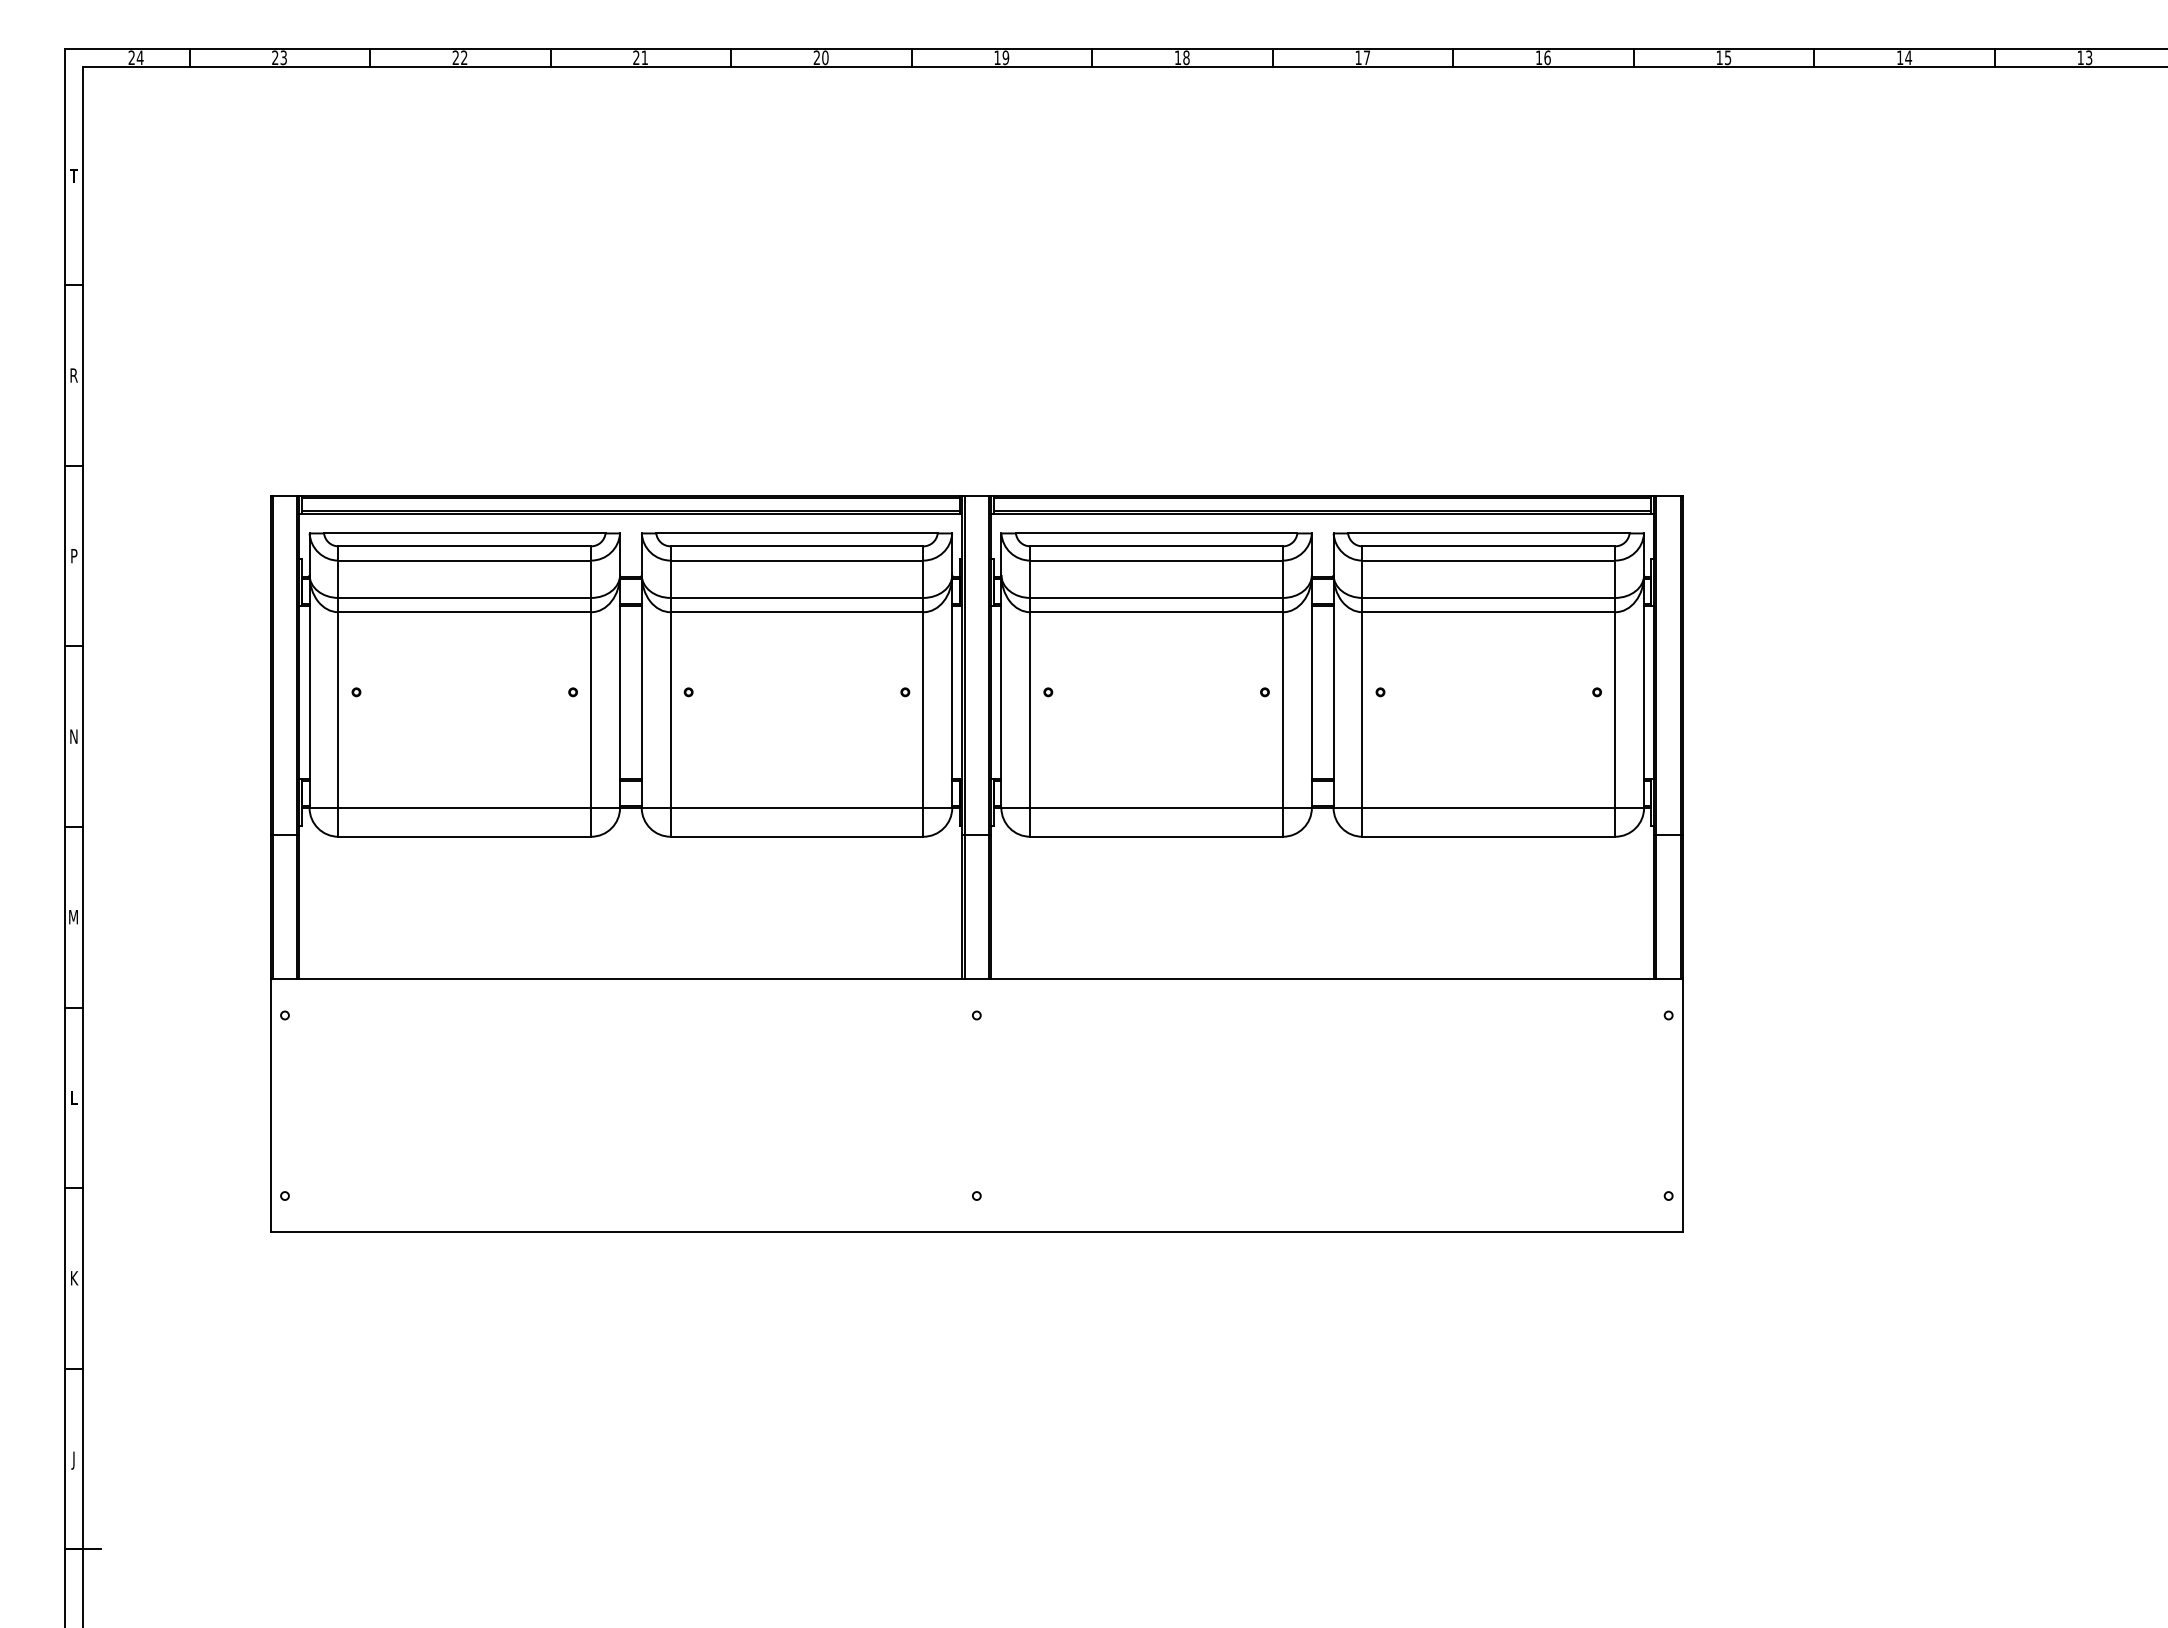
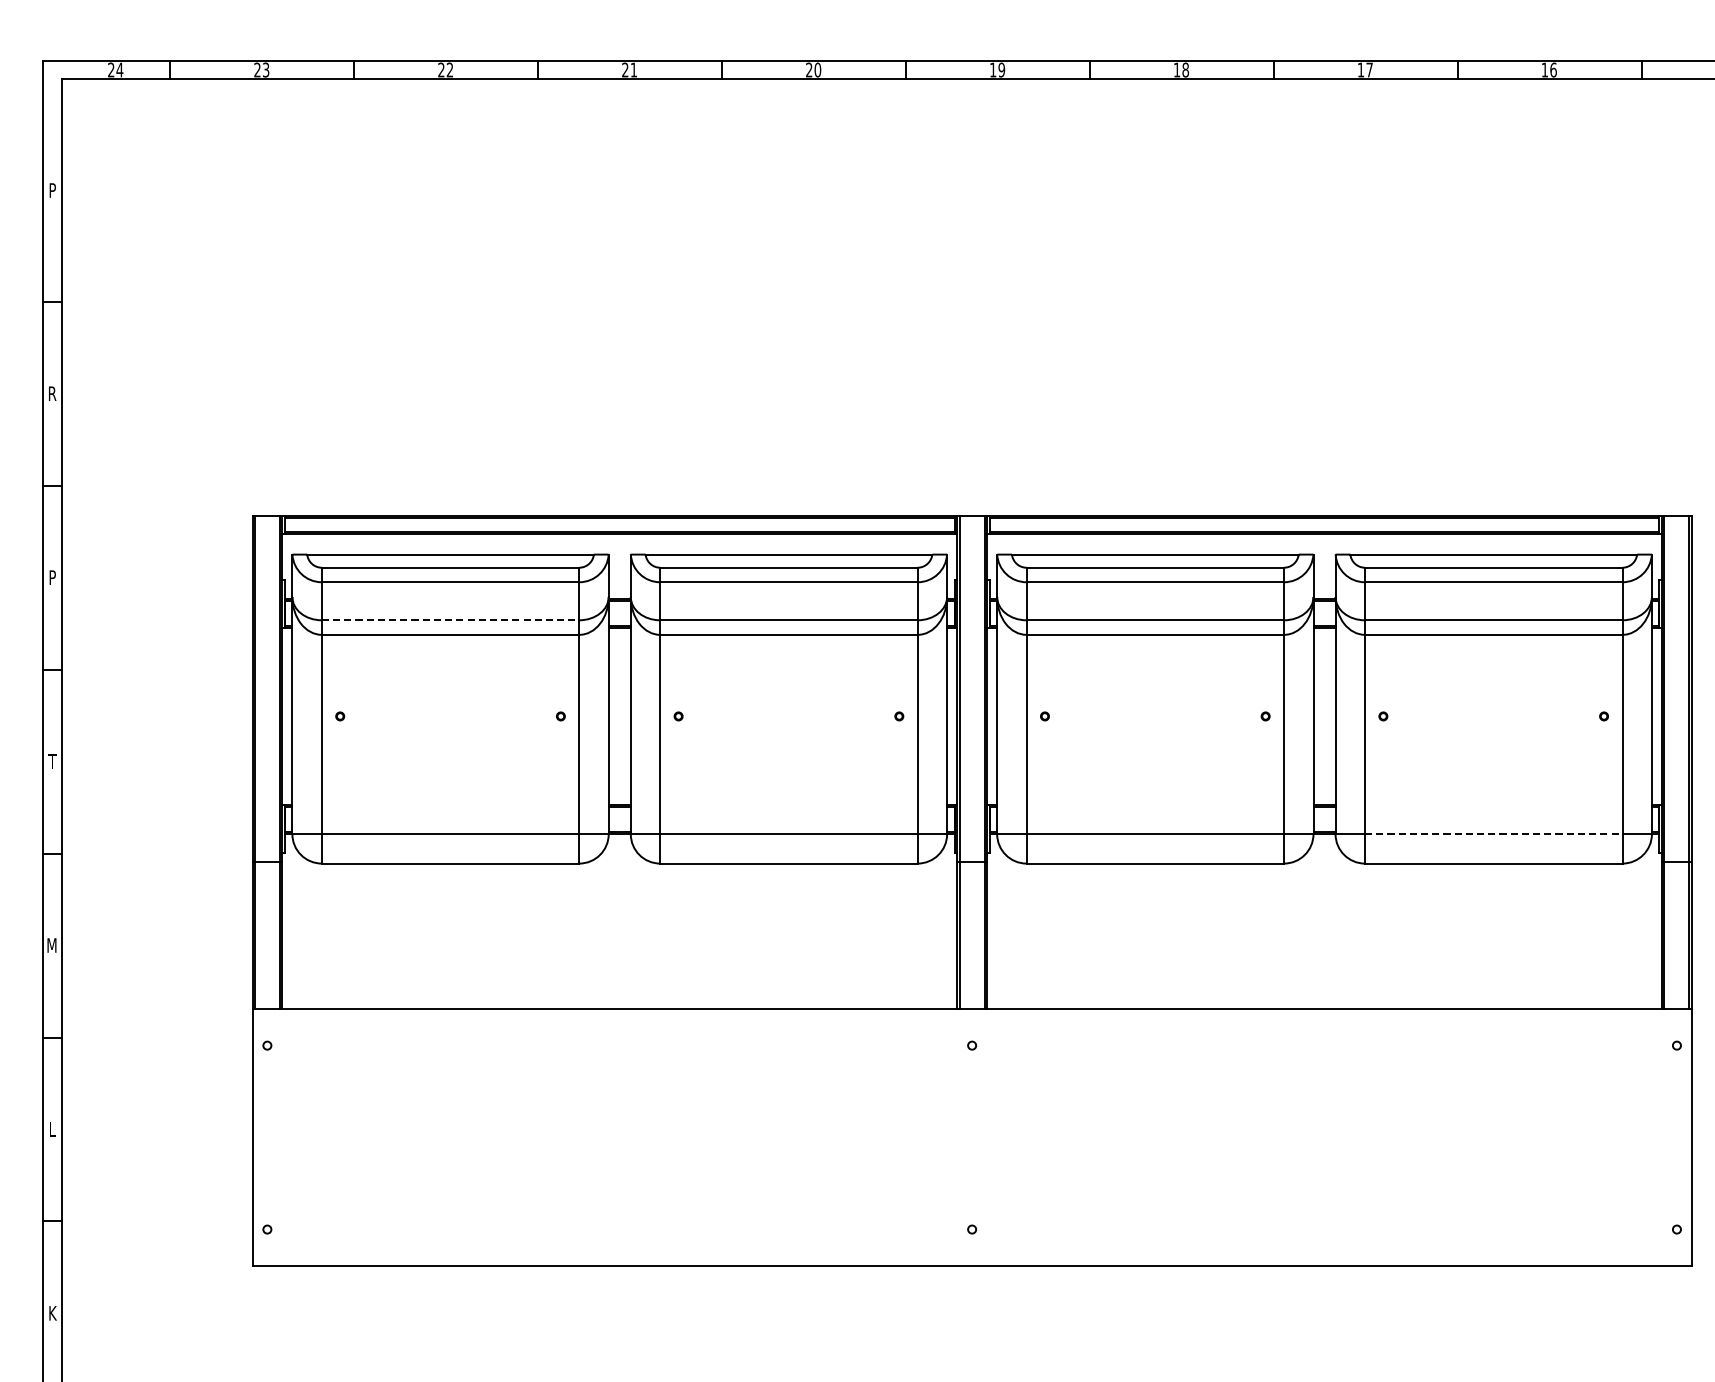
text: (73, 176) -> (51, 190), T -> P
line: (465, 597) -> (451, 619), solid -> dashed
text: (73, 736) -> (51, 761), N -> T
line: (1489, 807) -> (1494, 833), solid -> dashed

